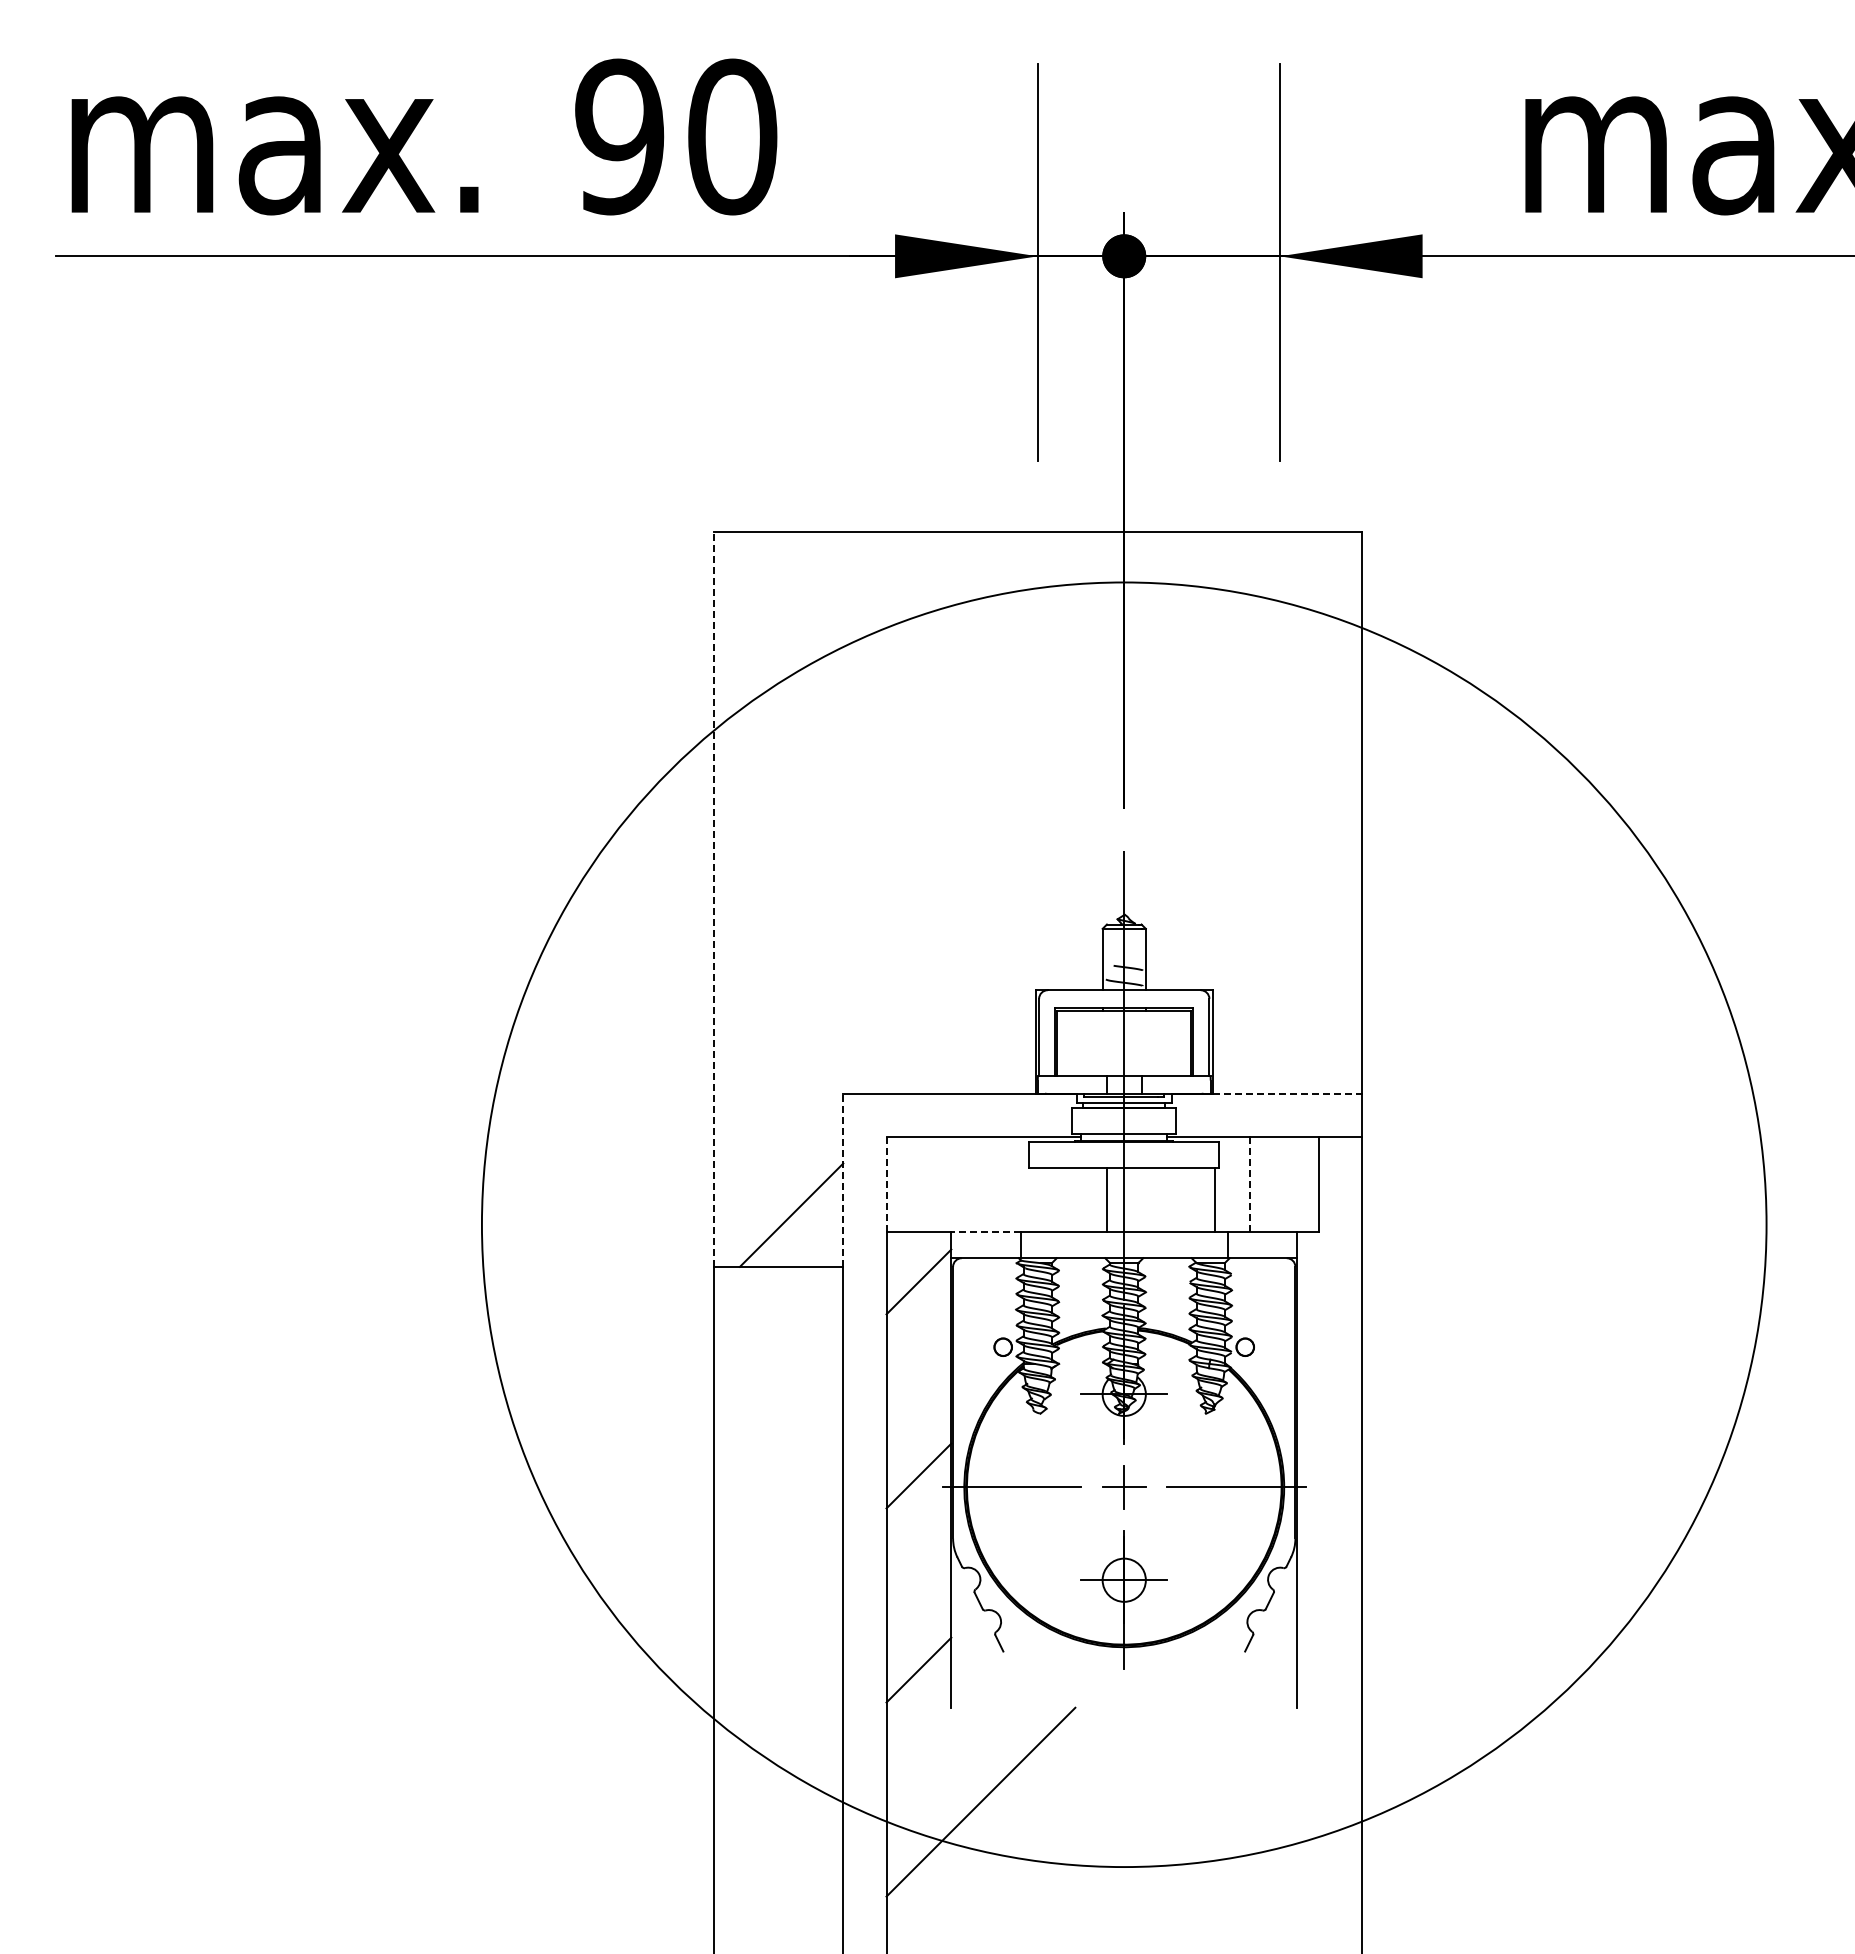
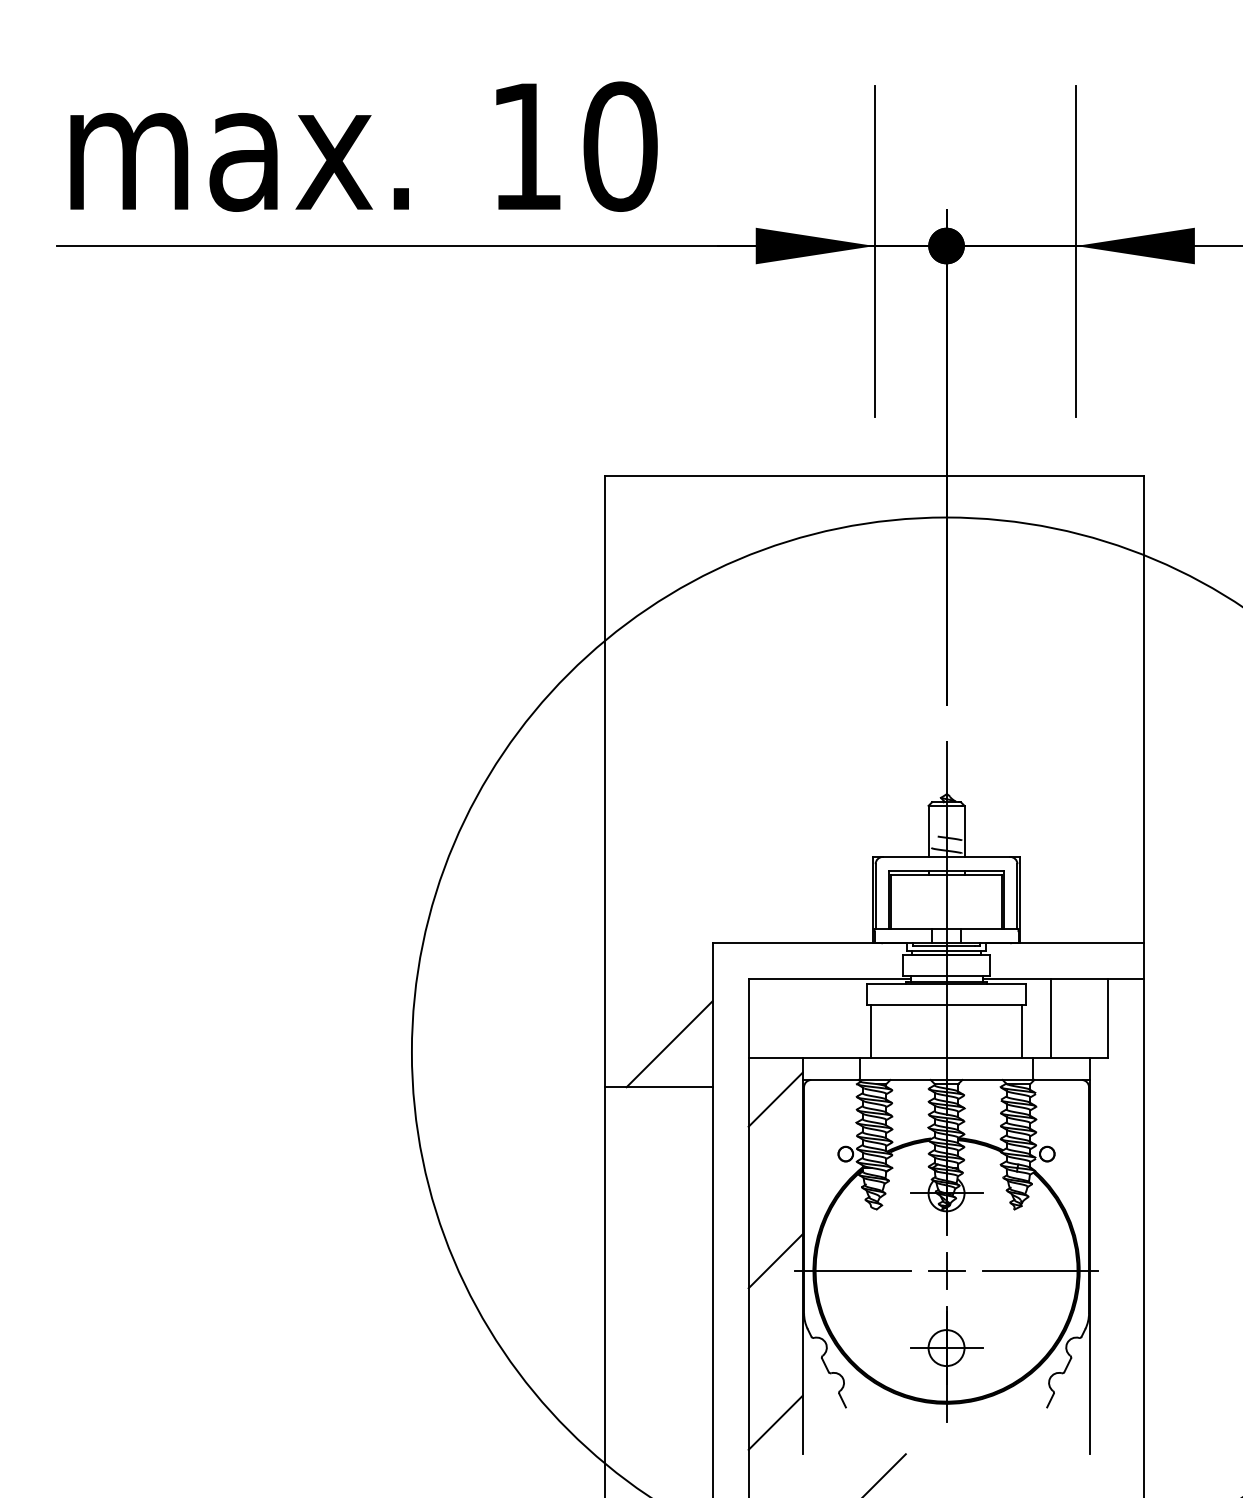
text: (619, 136) -> (526, 146), 90 -> 10
line: (713, 898) -> (604, 780), dashed -> solid
line: (1287, 1093) -> (1082, 942), dashed -> solid
line: (843, 1179) -> (712, 1014), dashed -> solid
line: (886, 1184) -> (748, 1018), dashed -> solid
line: (1249, 1184) -> (1050, 1018), dashed -> solid
line: (1107, 1200) -> (871, 1031), moved
line: (985, 1232) -> (831, 1058), dashed -> solid

